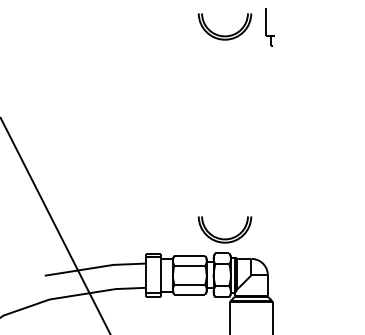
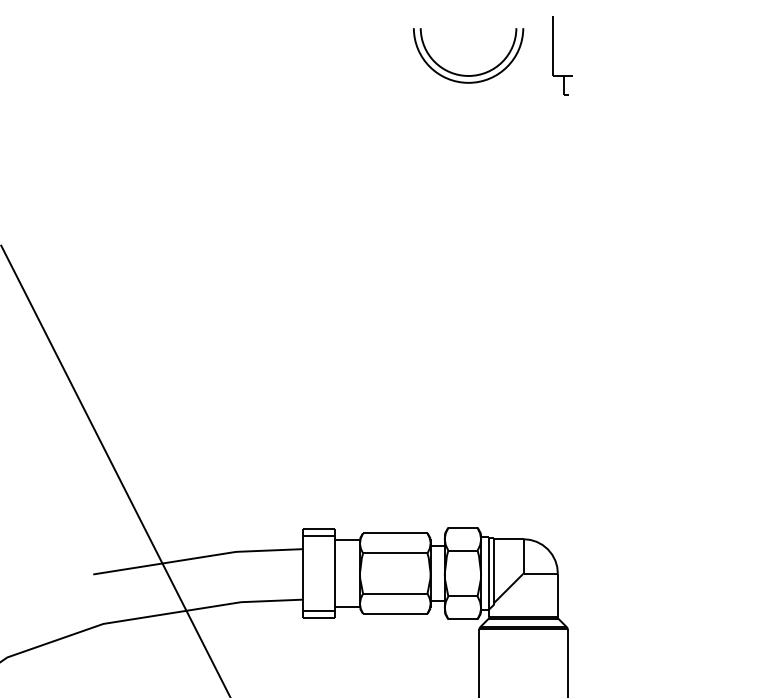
part: (224, 238) -> (467, 496), removed

